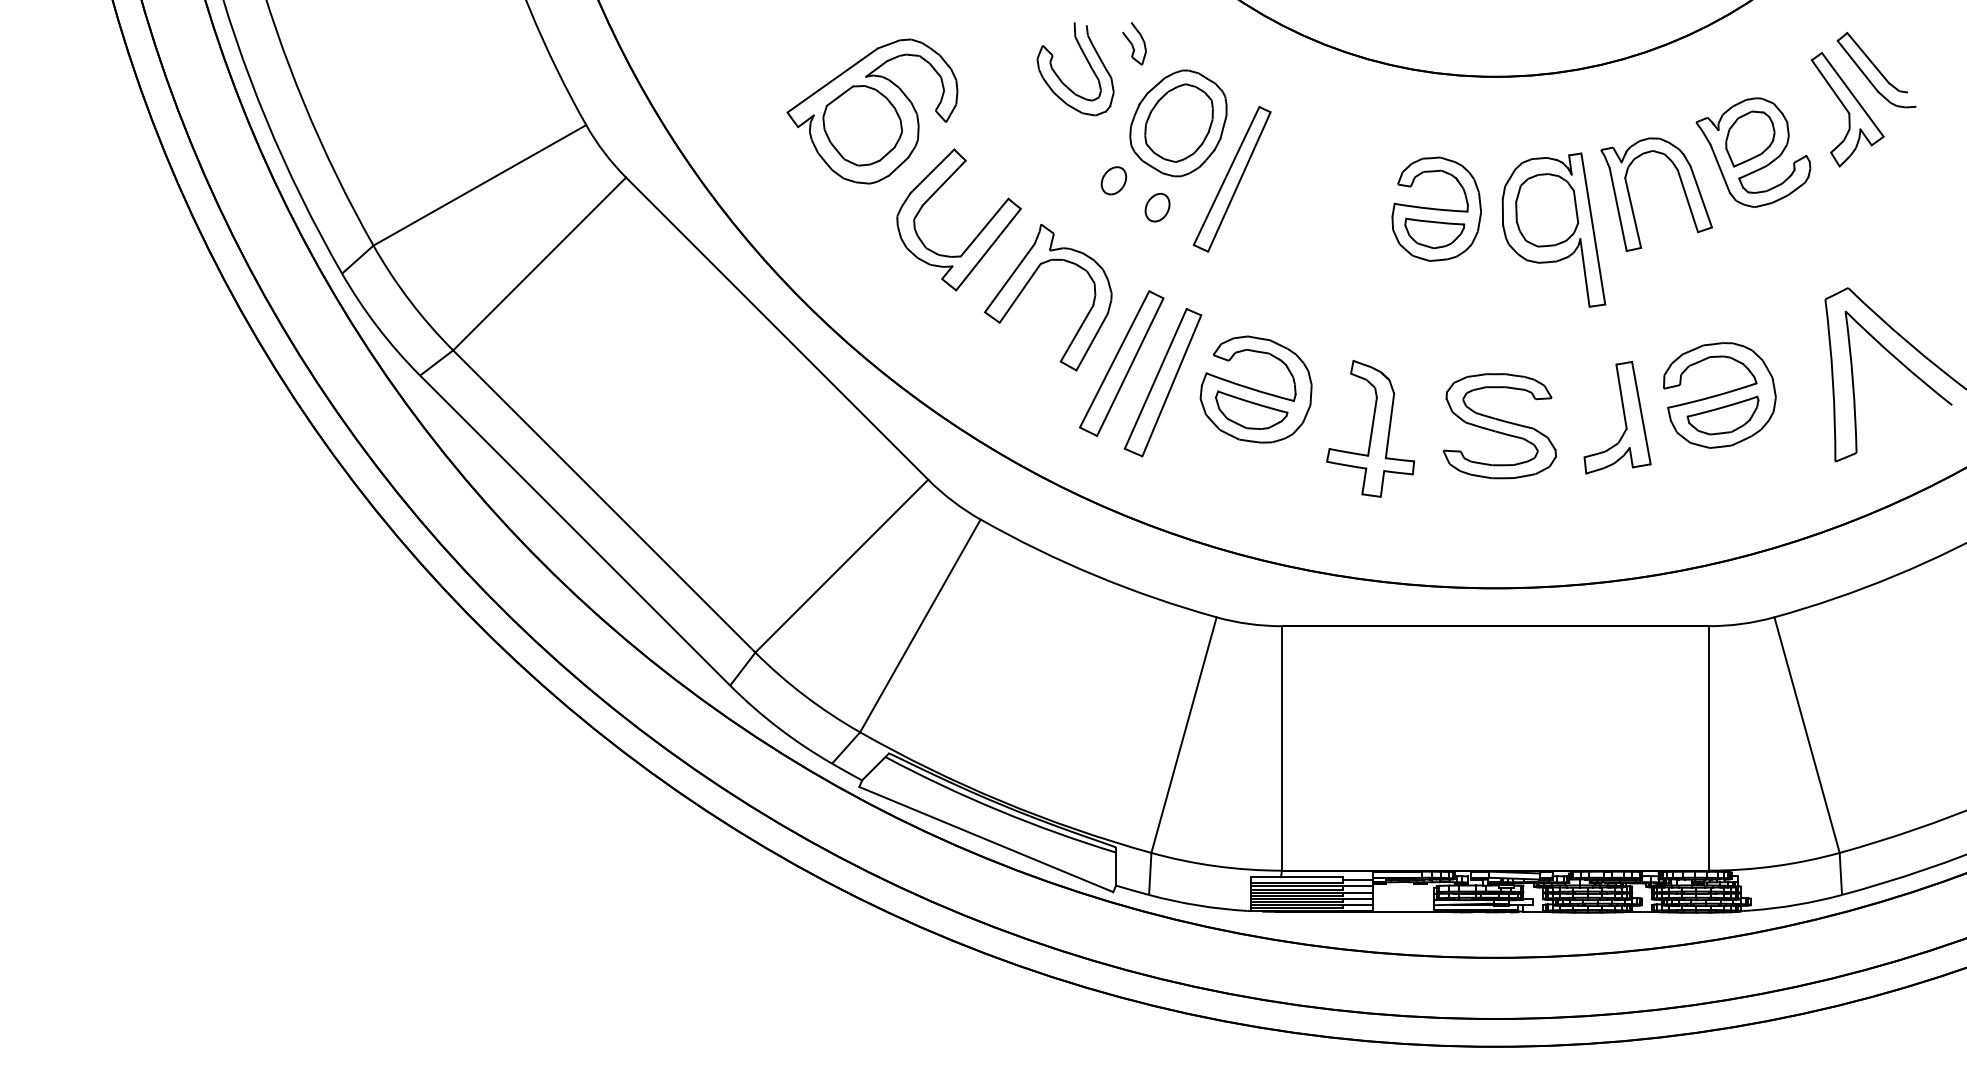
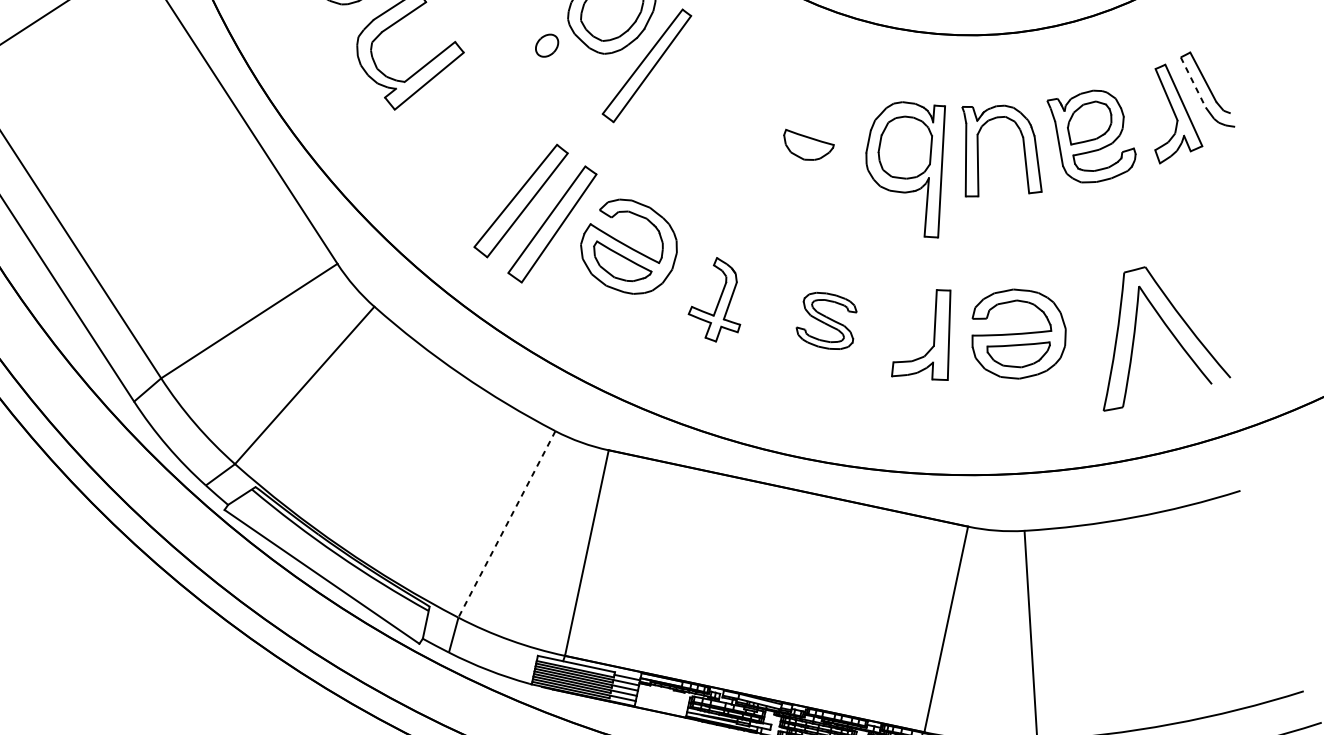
line: (1857, 66) -> (1192, 82), solid -> dashed
part: (1157, 207) -> (578, 75), removed
part: (1436, 208) -> (813, 126), removed
part: (1028, 283) -> (456, 116), removed
part: (1499, 426) -> (827, 321), size x0.6
part: (1370, 428) -> (718, 299), size x0.7
line: (1183, 735) -> (506, 524), solid -> dashed

